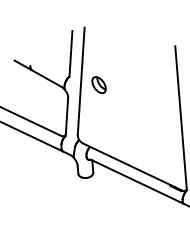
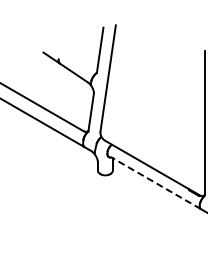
part: (98, 84) -> (125, 83), removed
line: (136, 182) -> (155, 183), solid -> dashed

